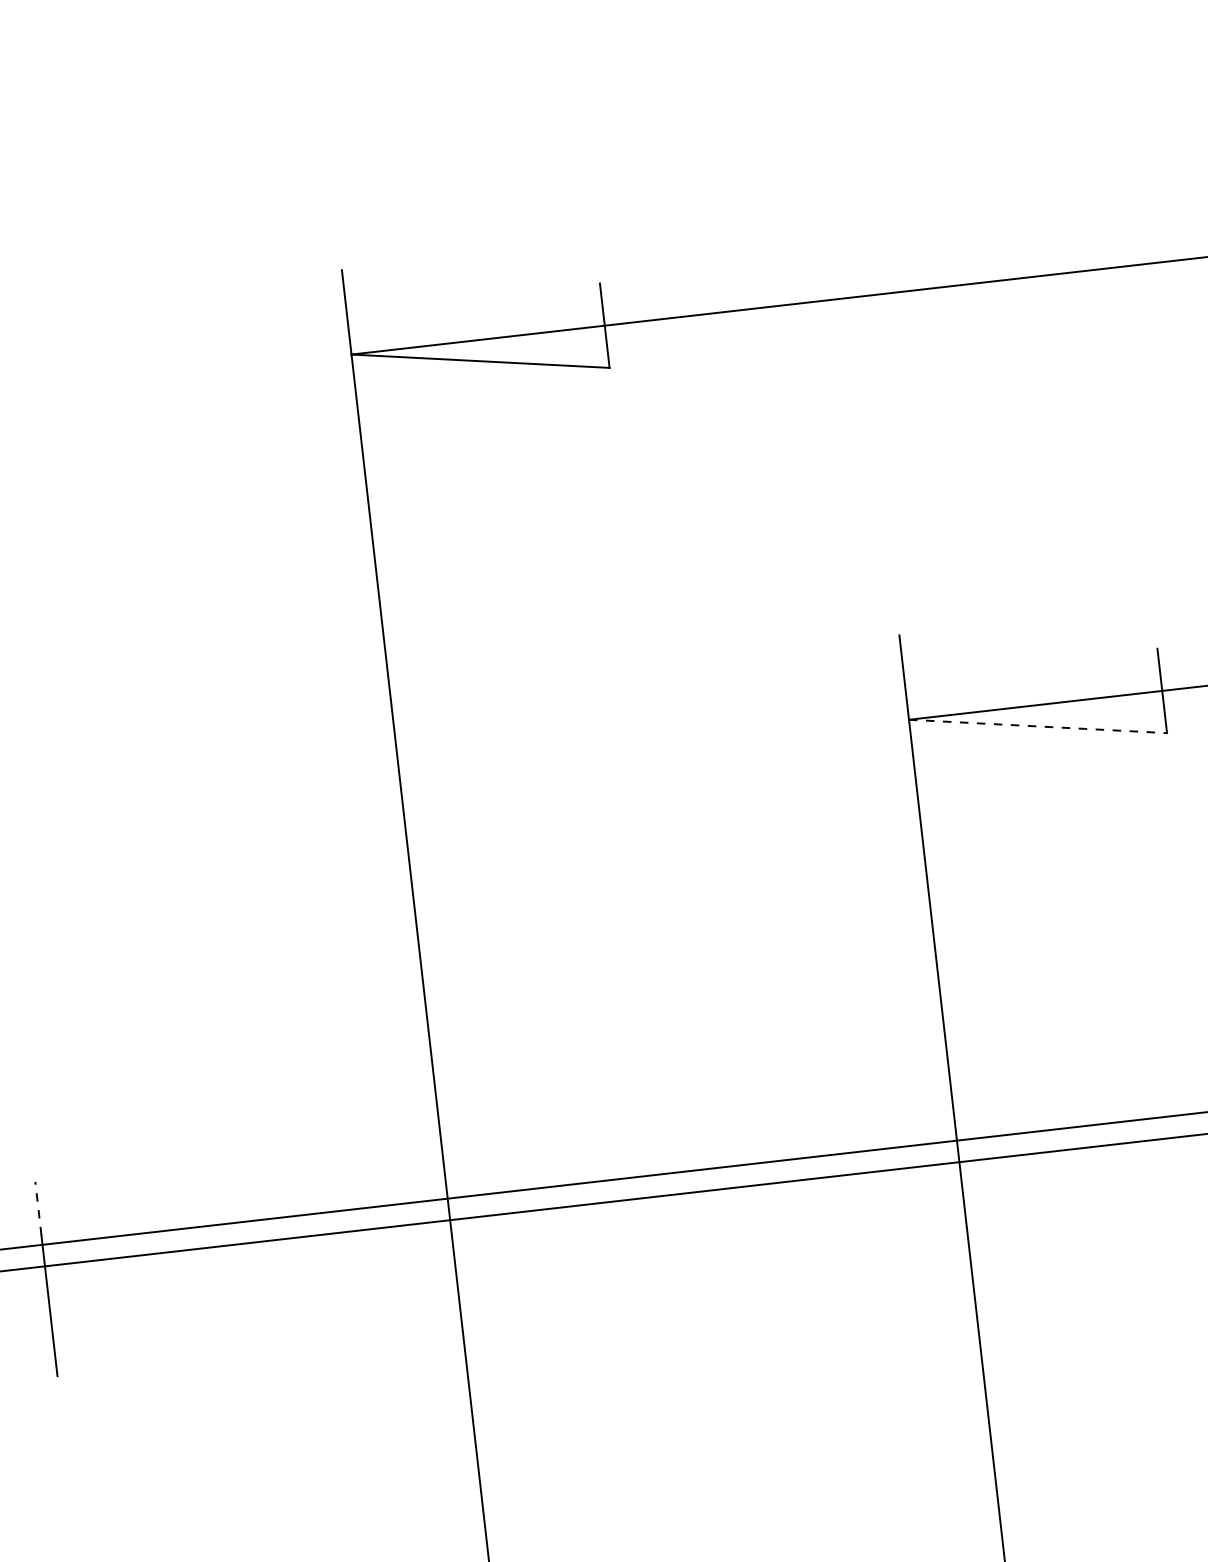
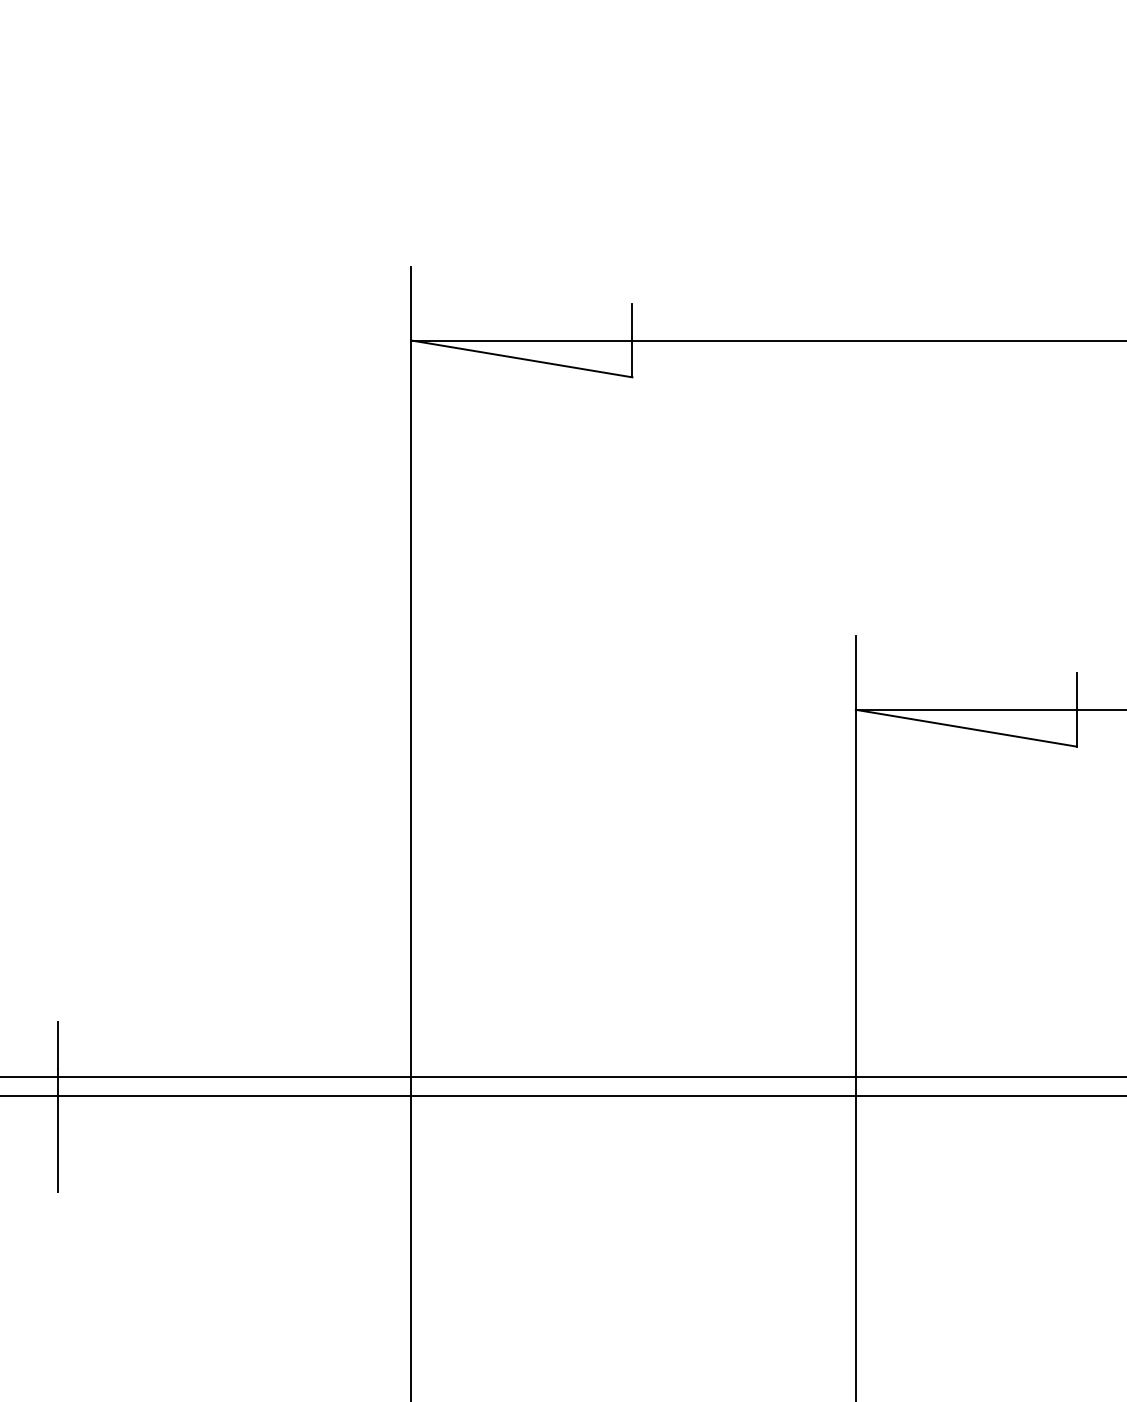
line: (1038, 726) -> (966, 728), dashed -> solid
line: (37, 1207) -> (57, 1044), dashed -> solid

